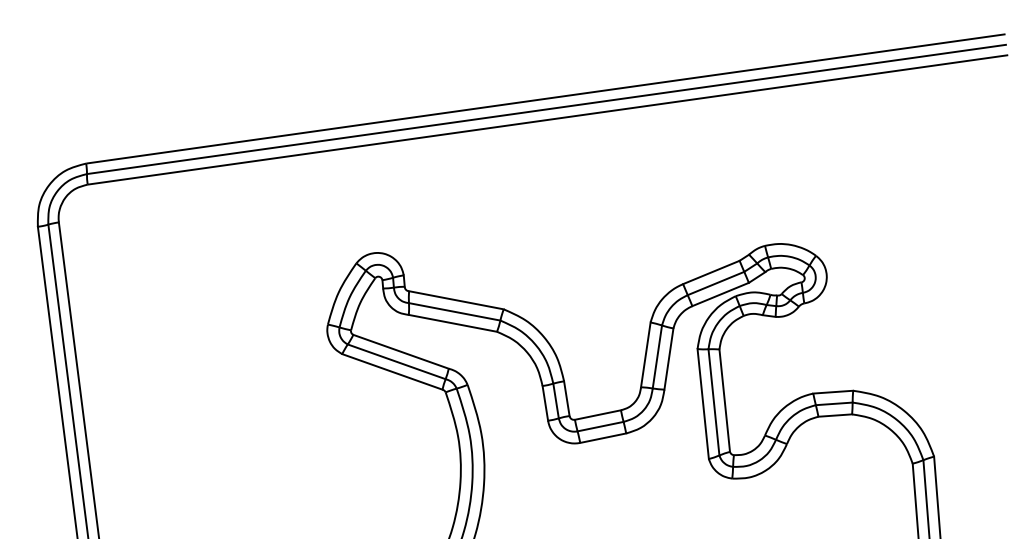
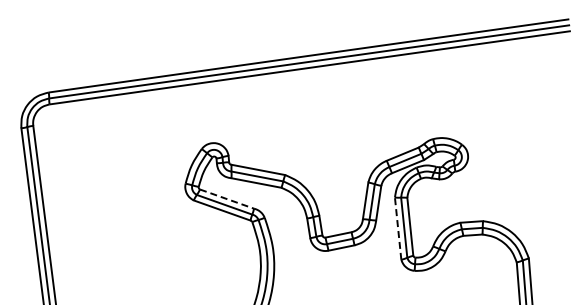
line: (401, 352) -> (227, 199), solid -> dashed
line: (703, 403) -> (398, 228), solid -> dashed

